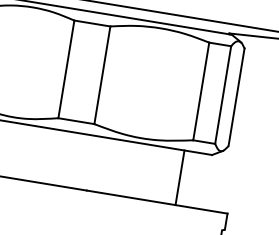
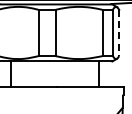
line: (236, 98) -> (119, 33), solid -> dashed

